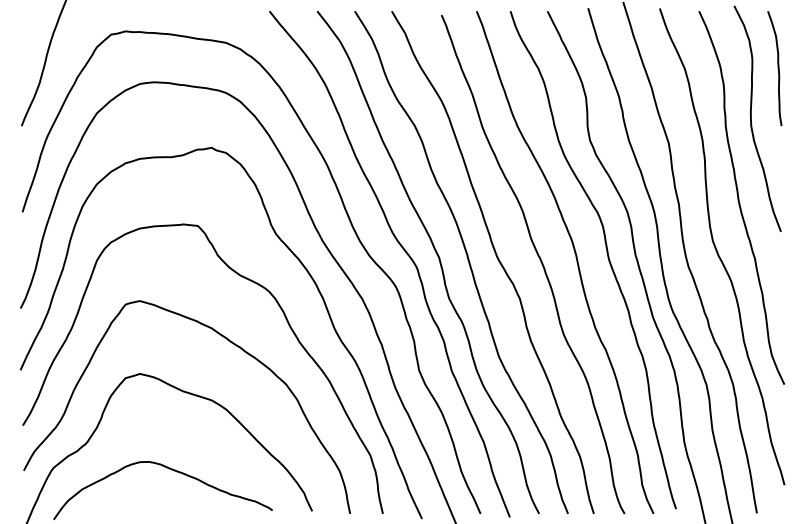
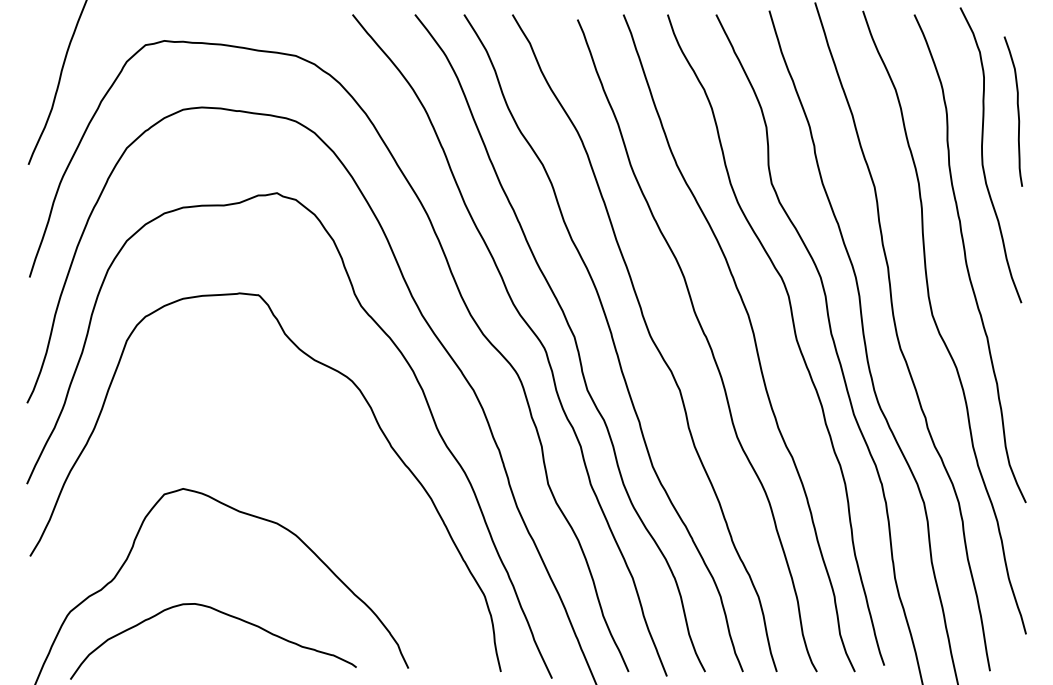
curve: (777, 68) -> (1017, 111), moved
curve: (231, 343) -> (302, 448), removed

